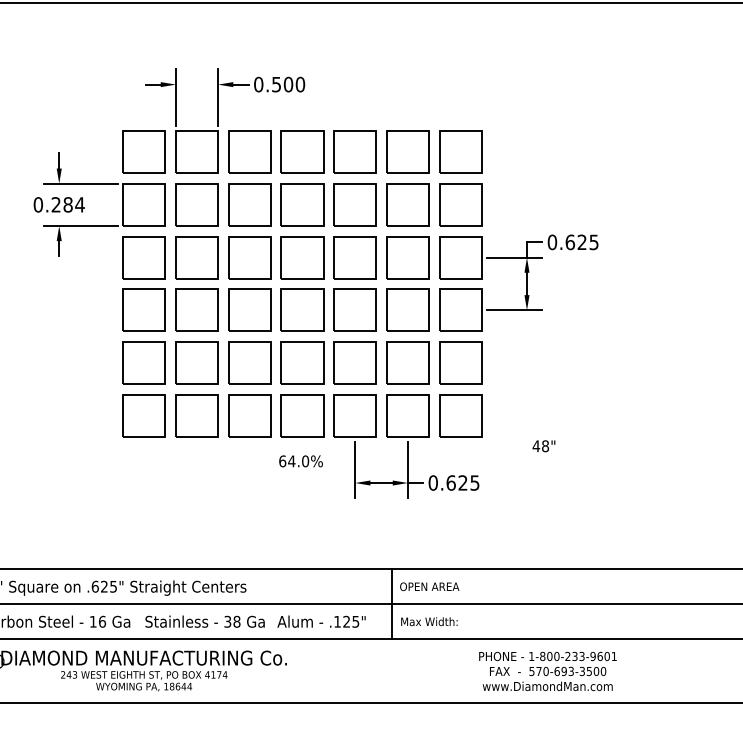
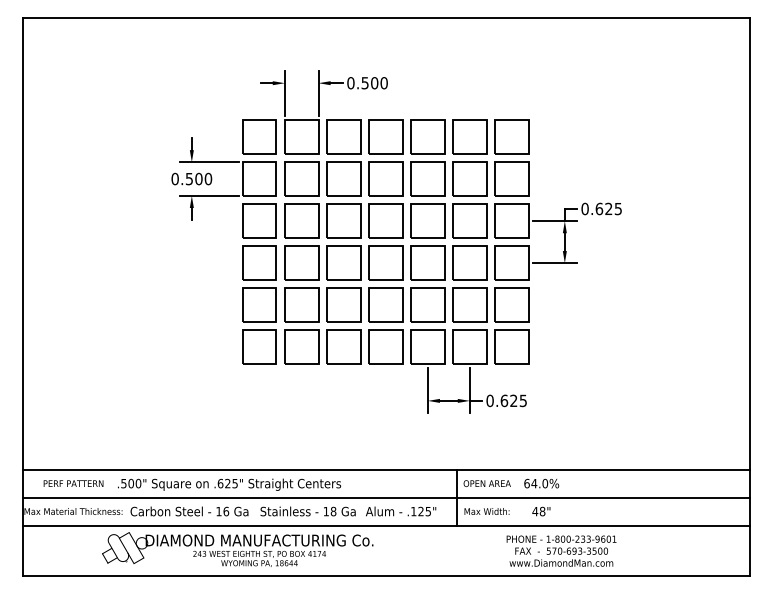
text: (67, 204) -> (198, 178), 0.284 -> 0.500
text: (544, 446) -> (541, 511), moved
text: (300, 461) -> (541, 483), moved
text: (226, 621) -> (325, 511), 38 -> 18
text: (547, 670) -> (561, 550), moved

